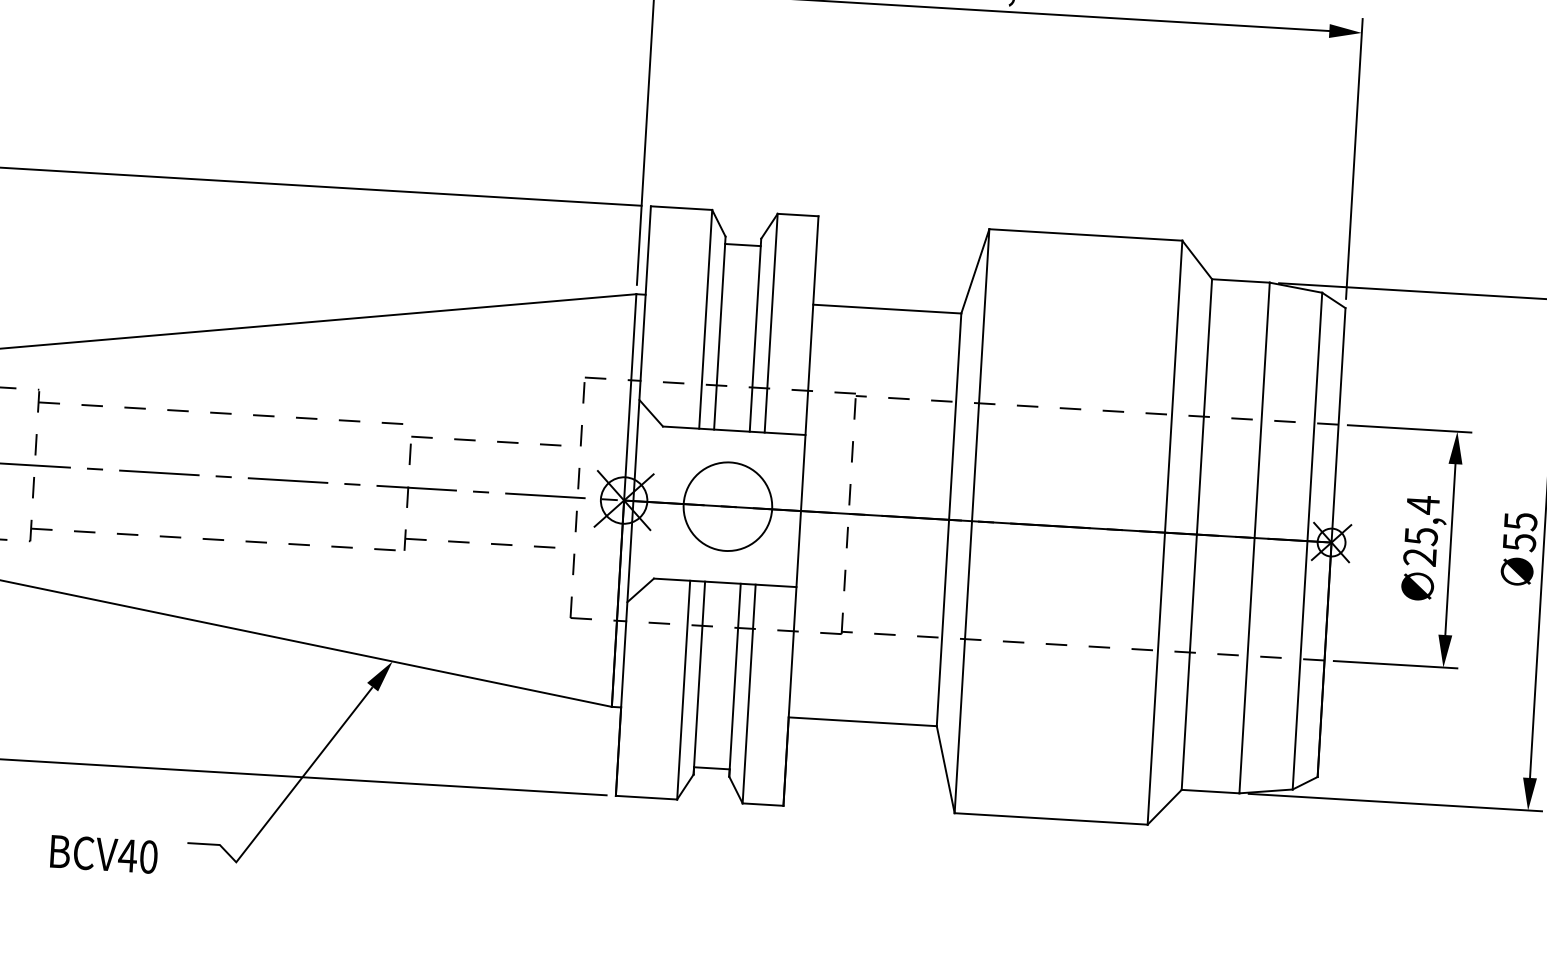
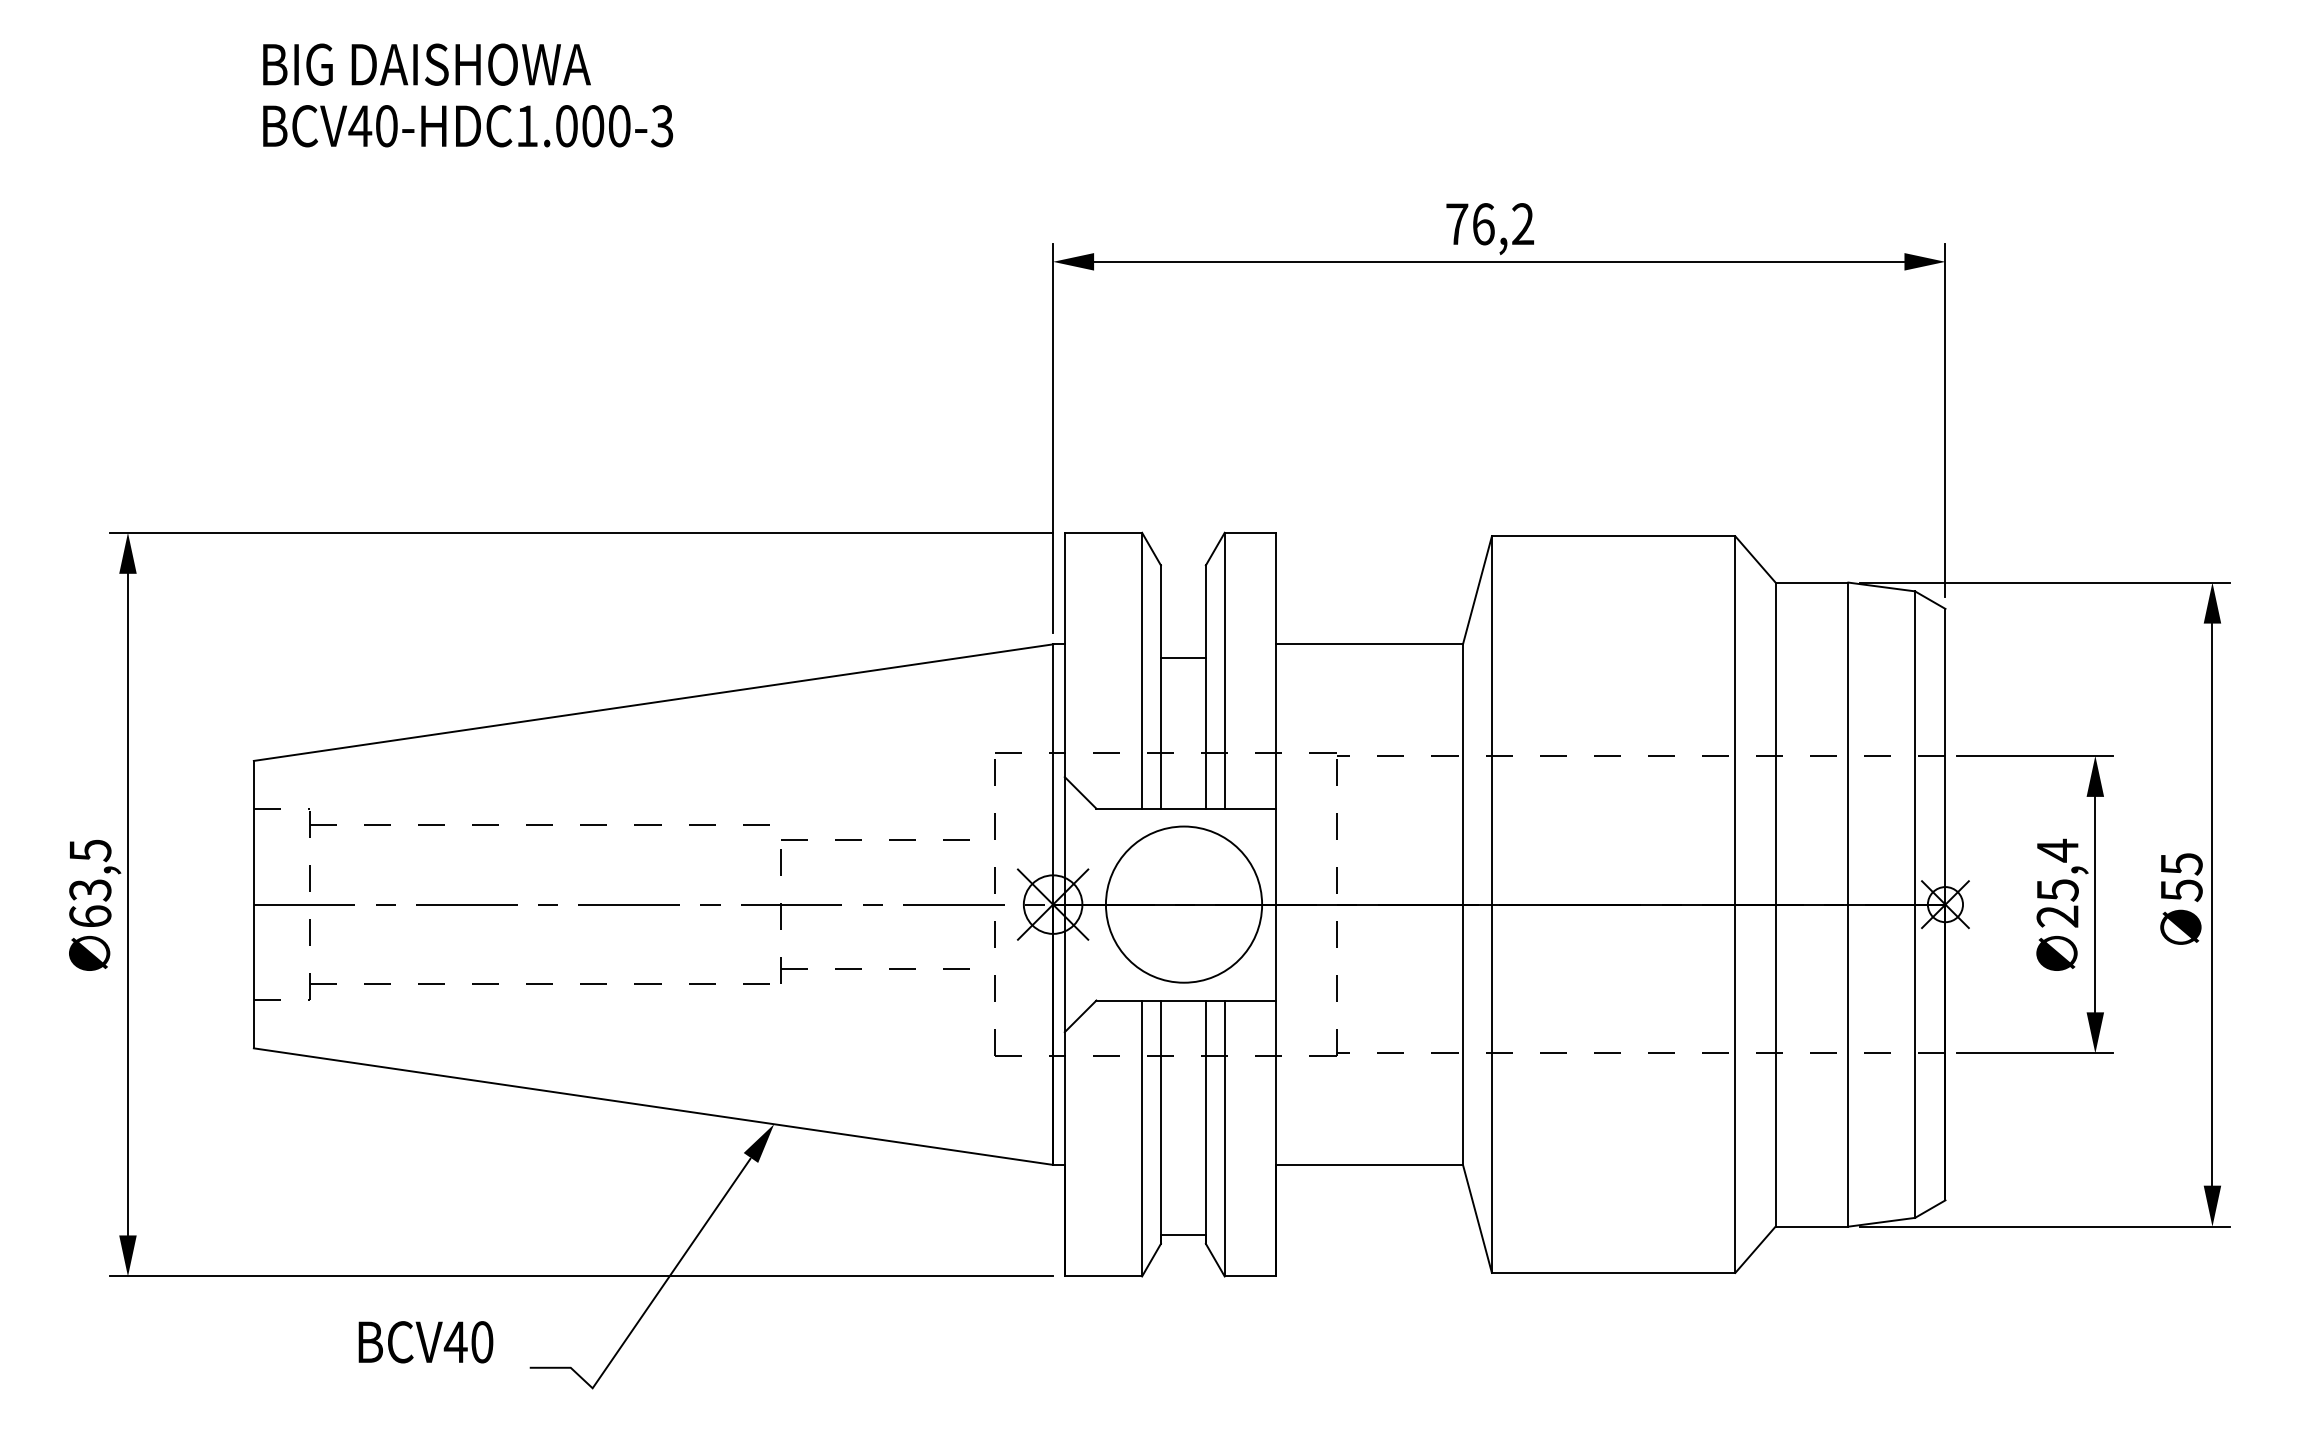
line: (742, 244) -> (1182, 657), moved
circle: (727, 506) -> (1183, 904), size x1.4
text: (103, 854) -> (425, 1342), moved

